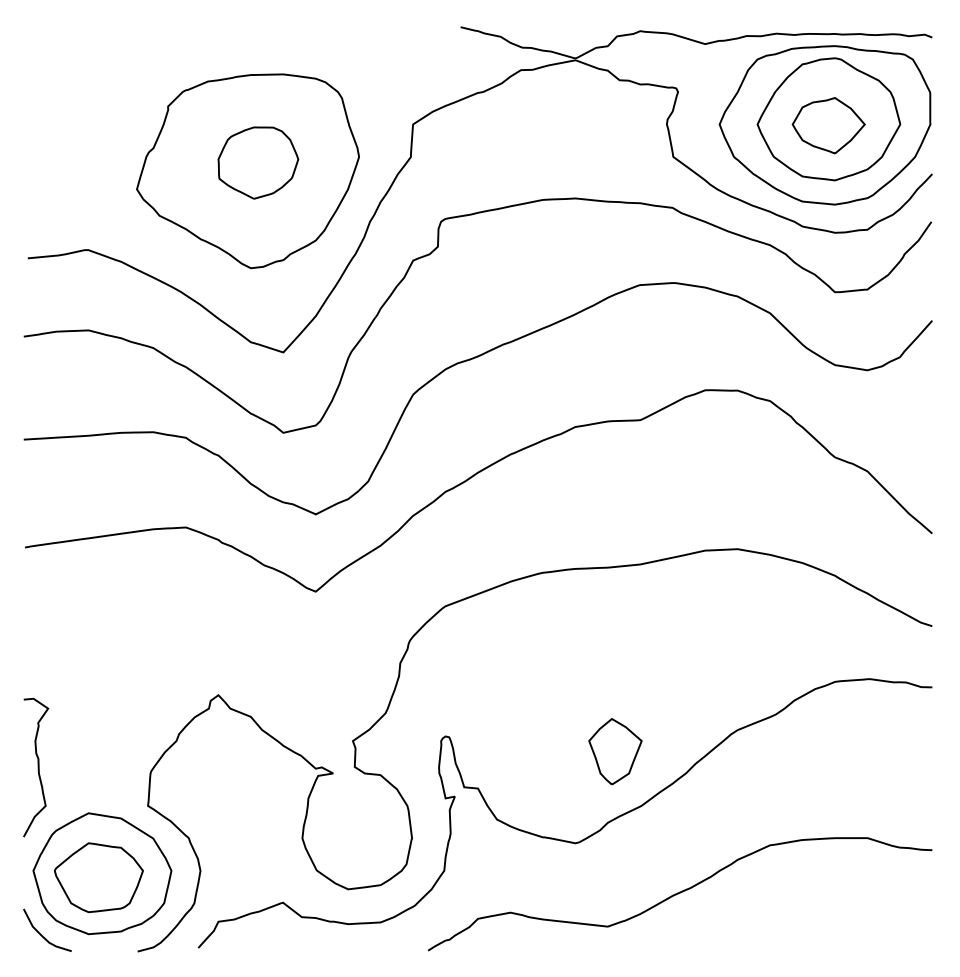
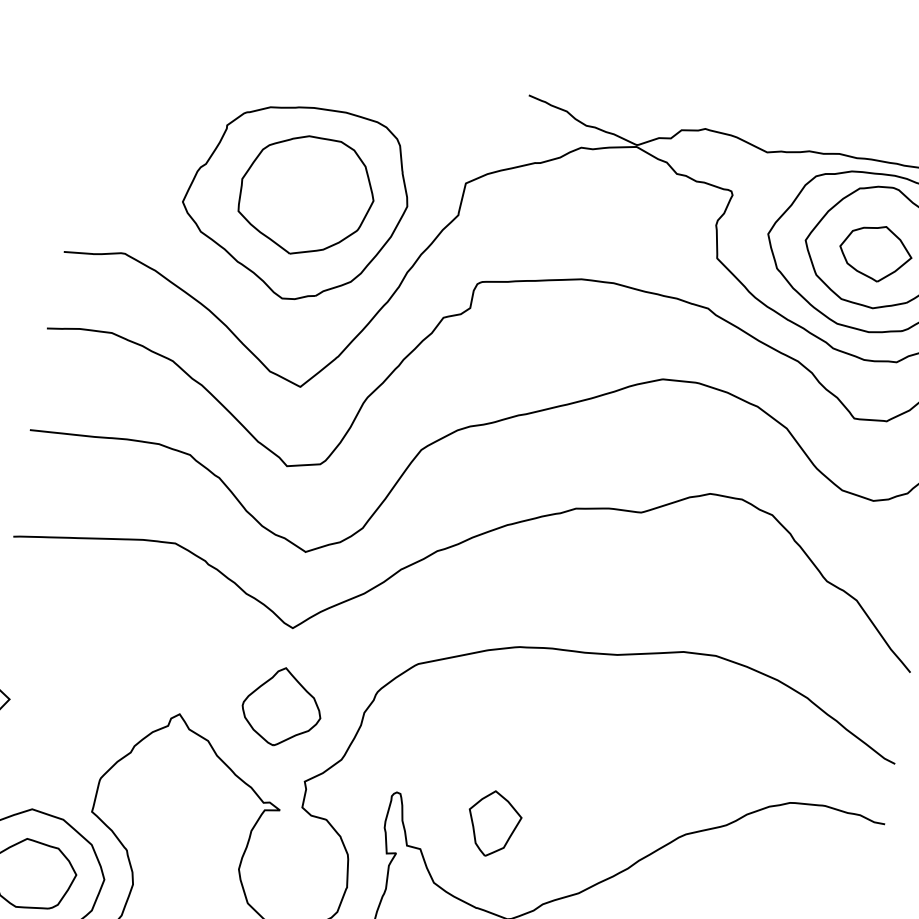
part: (258, 162) -> (307, 195), size x1.67
part: (318, 671) -> (282, 707), added
part: (615, 751) -> (493, 823), moved

